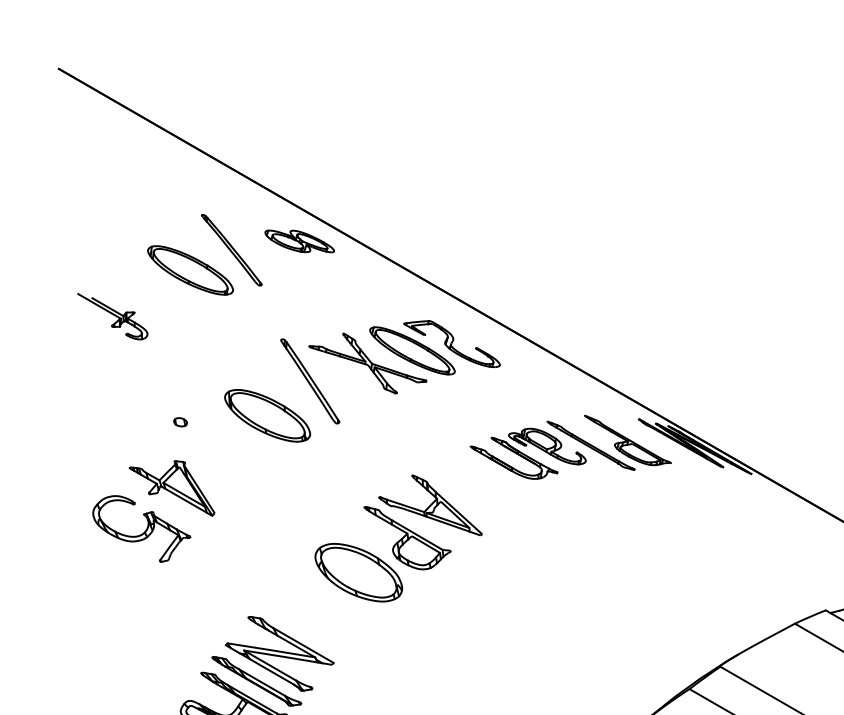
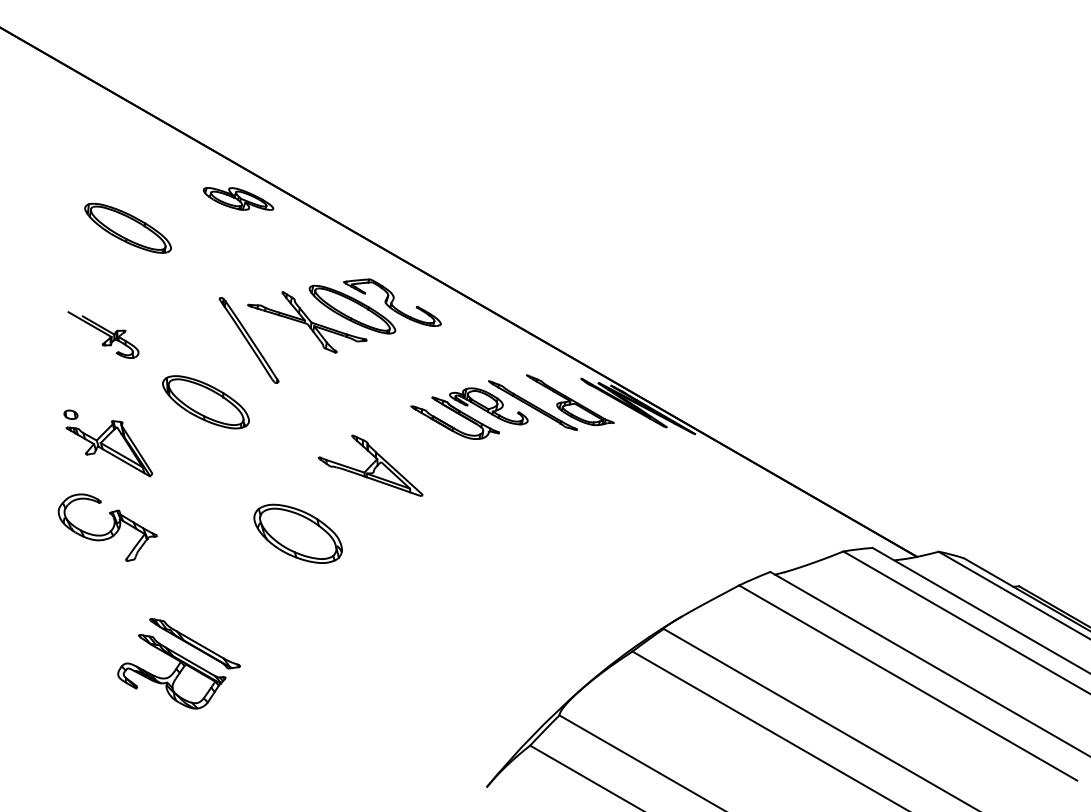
part: (231, 249) -> (169, 207), removed
part: (112, 316) -> (103, 334), moved
part: (267, 416) -> (205, 402), moved
part: (180, 421) -> (70, 414), moved
part: (141, 528) -> (107, 527), moved
part: (407, 537) -> (347, 498), removed
part: (278, 653) -> (217, 615), removed

